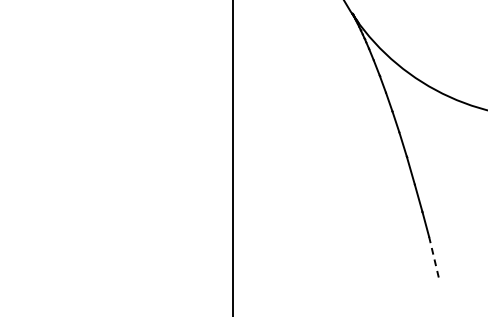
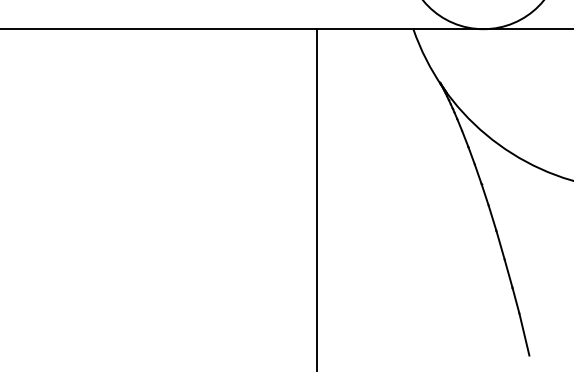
line: (434, 257) -> (524, 334), dashed -> solid

